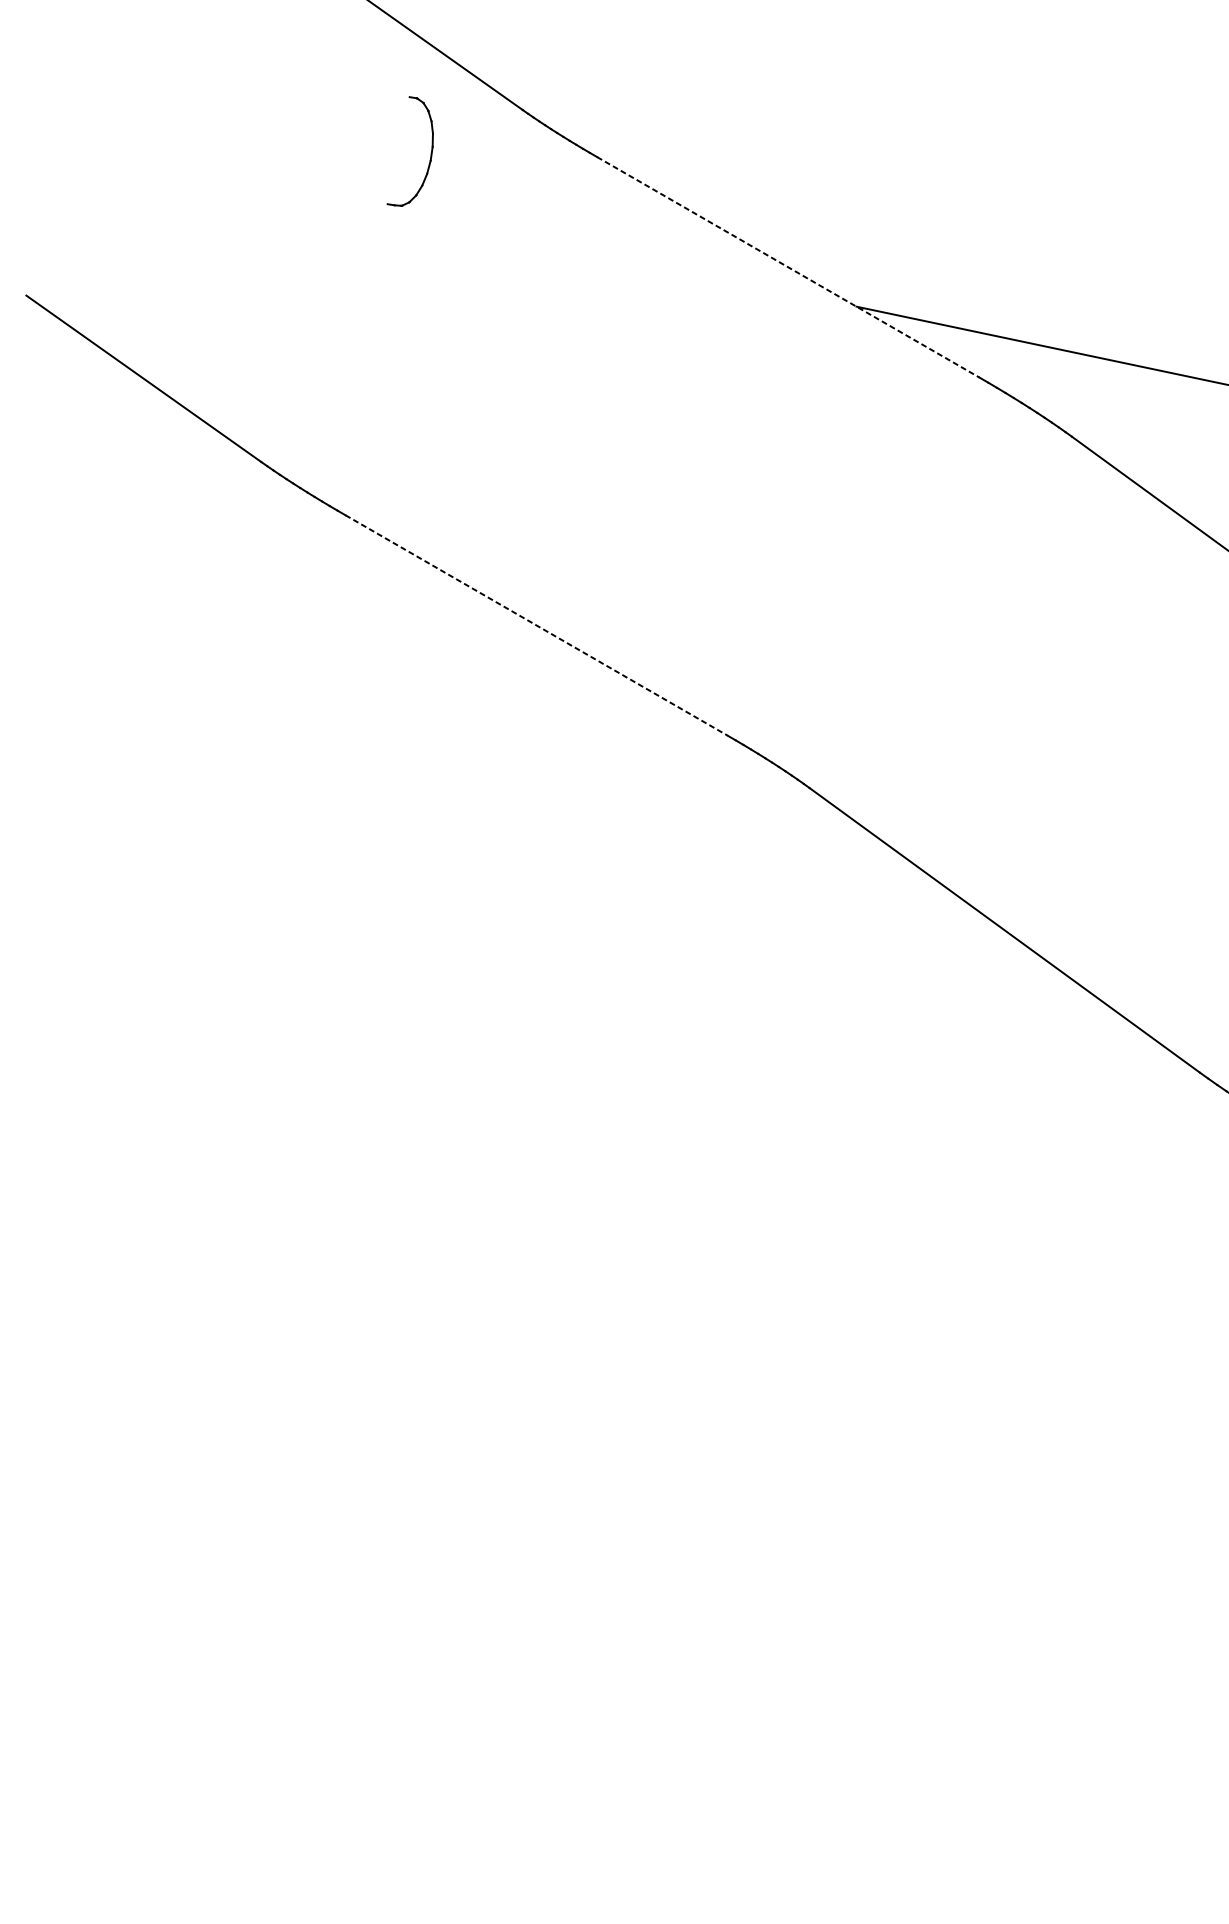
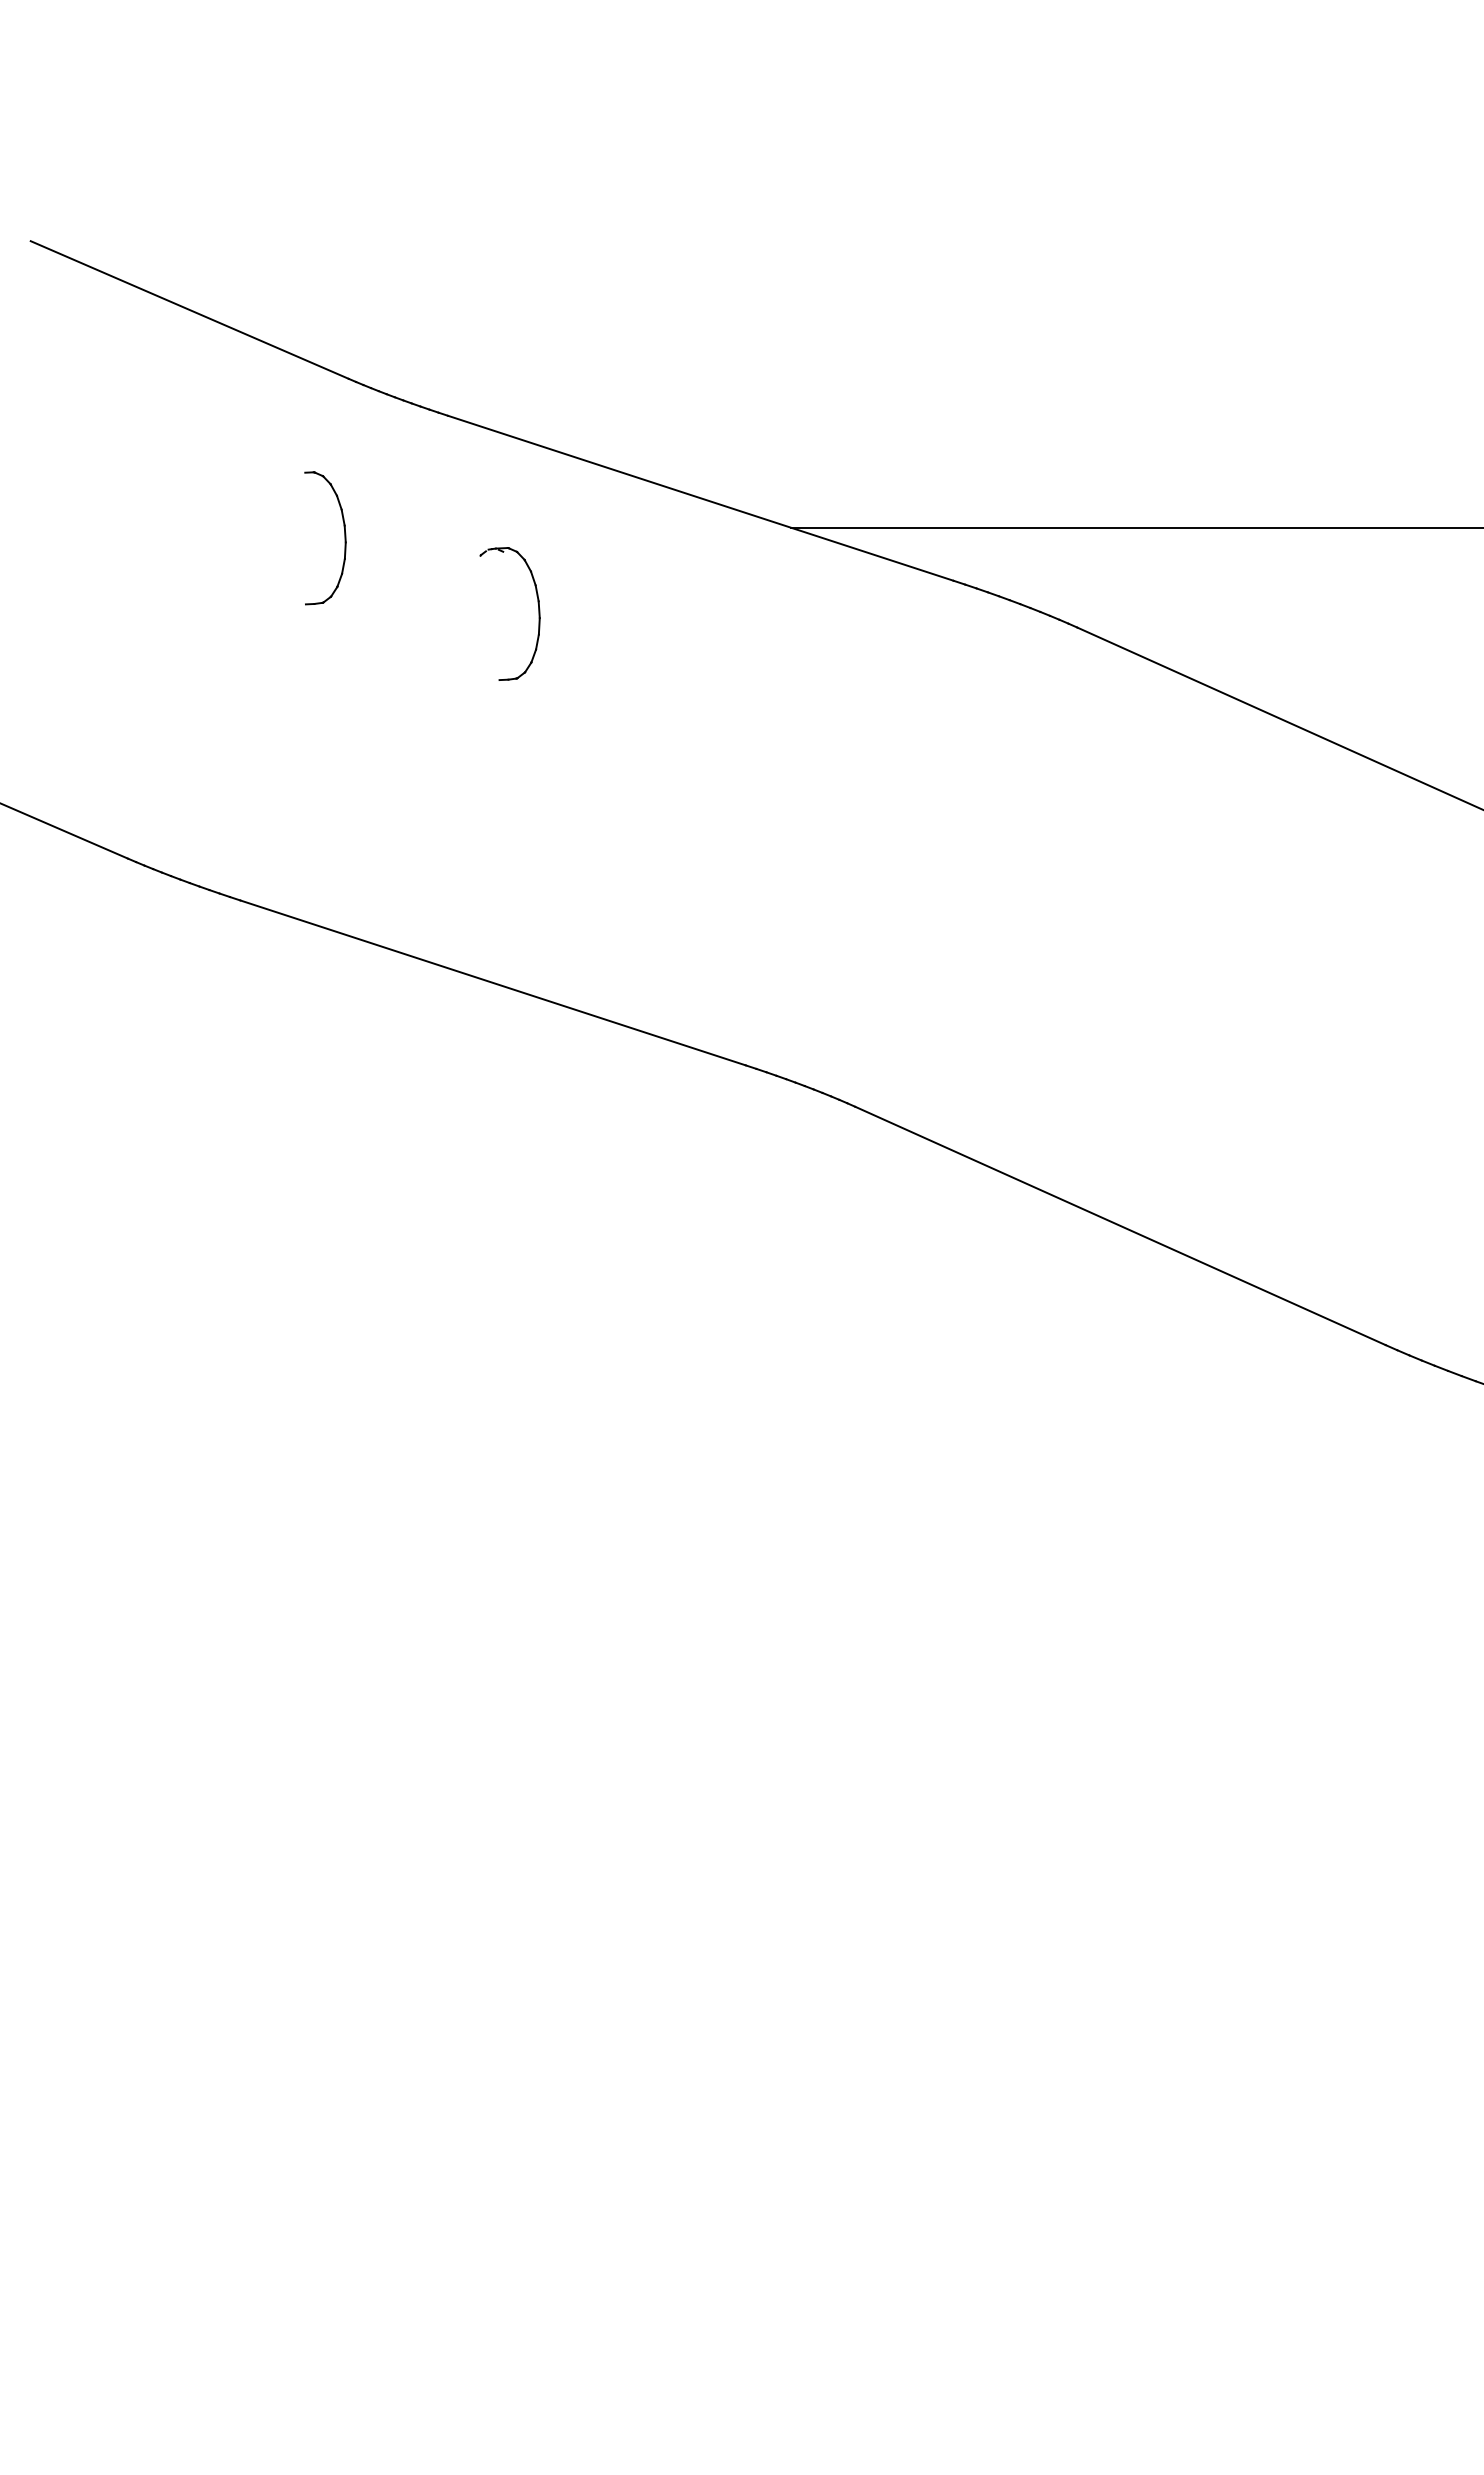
part: (430, 157) -> (344, 538), moved
line: (788, 267) -> (700, 498), dashed -> solid
part: (636, 333) -> (538, 613), added
line: (537, 625) -> (493, 982), dashed -> solid

